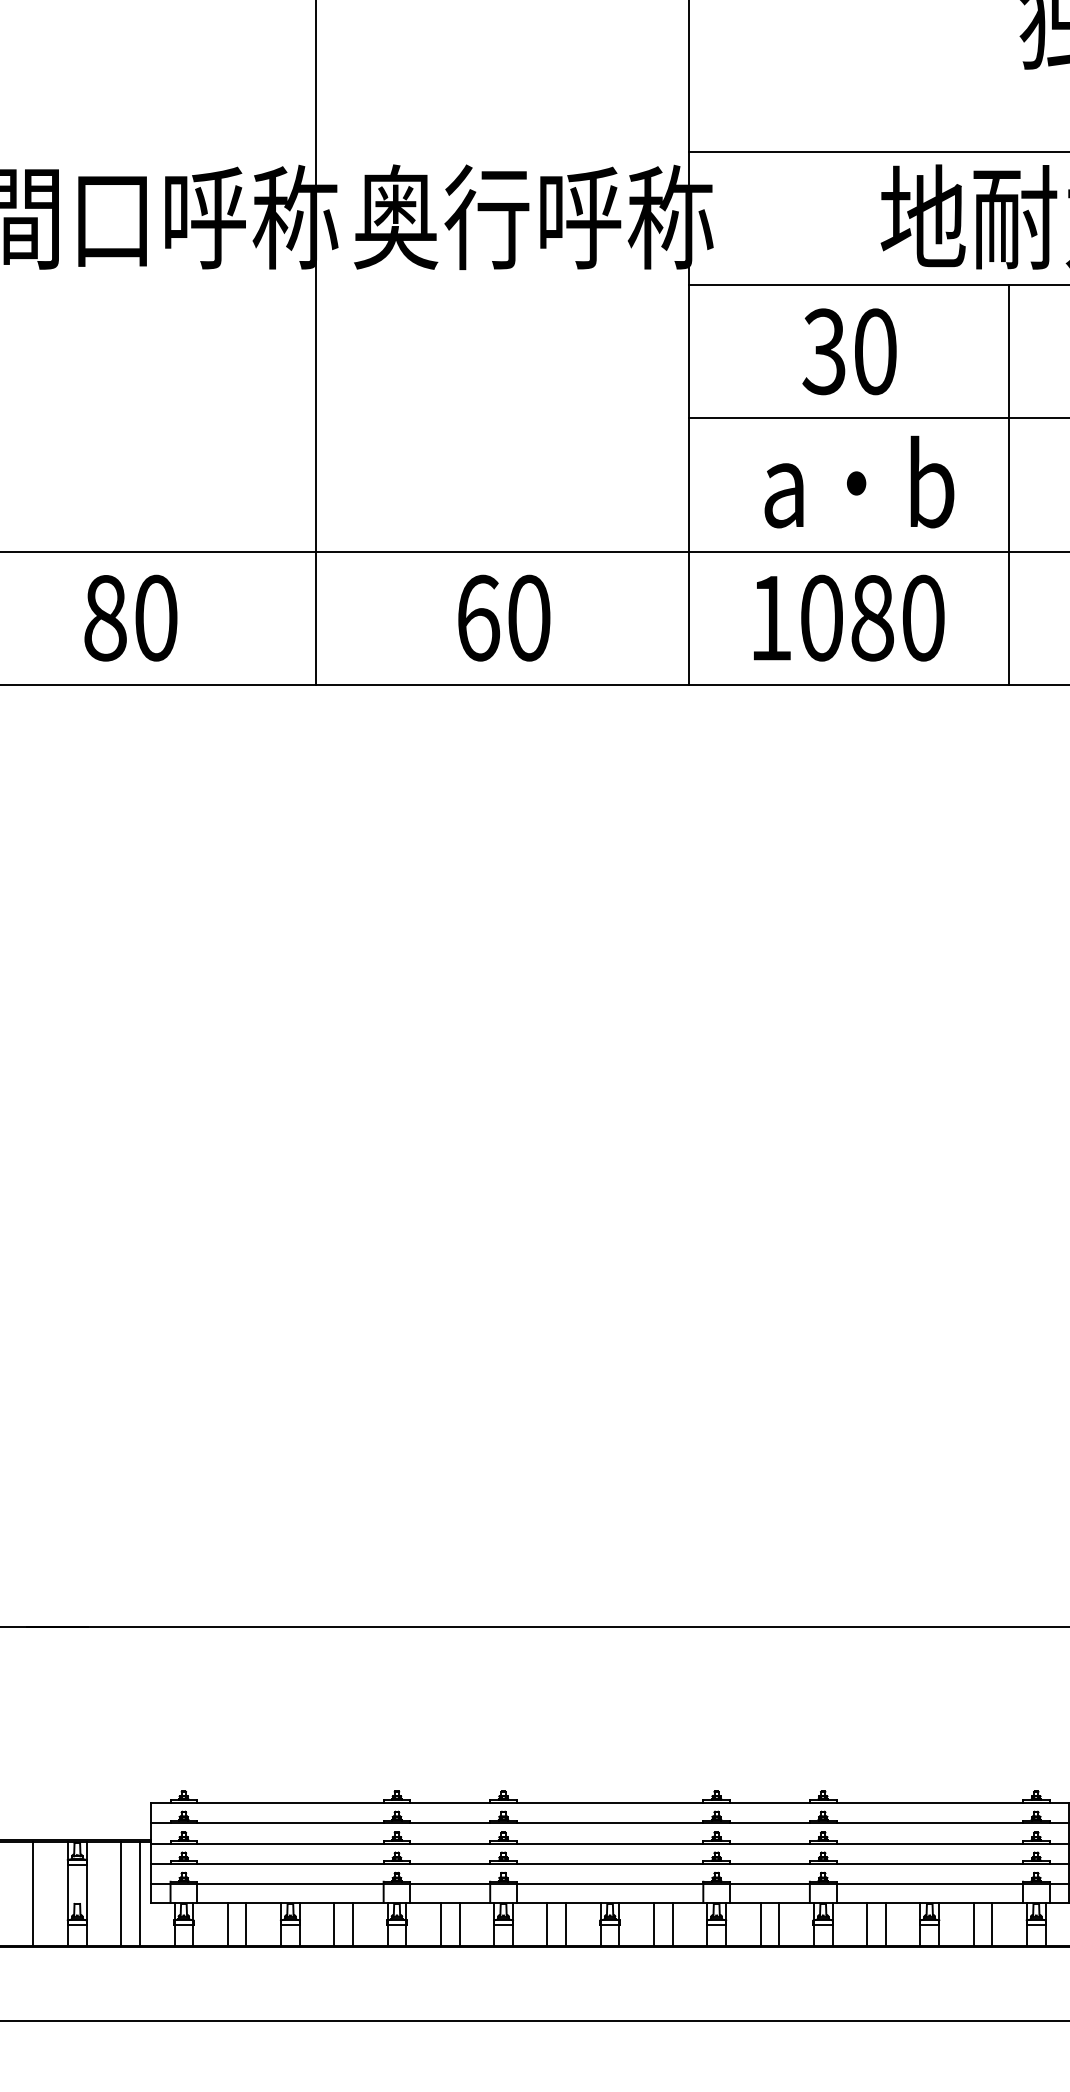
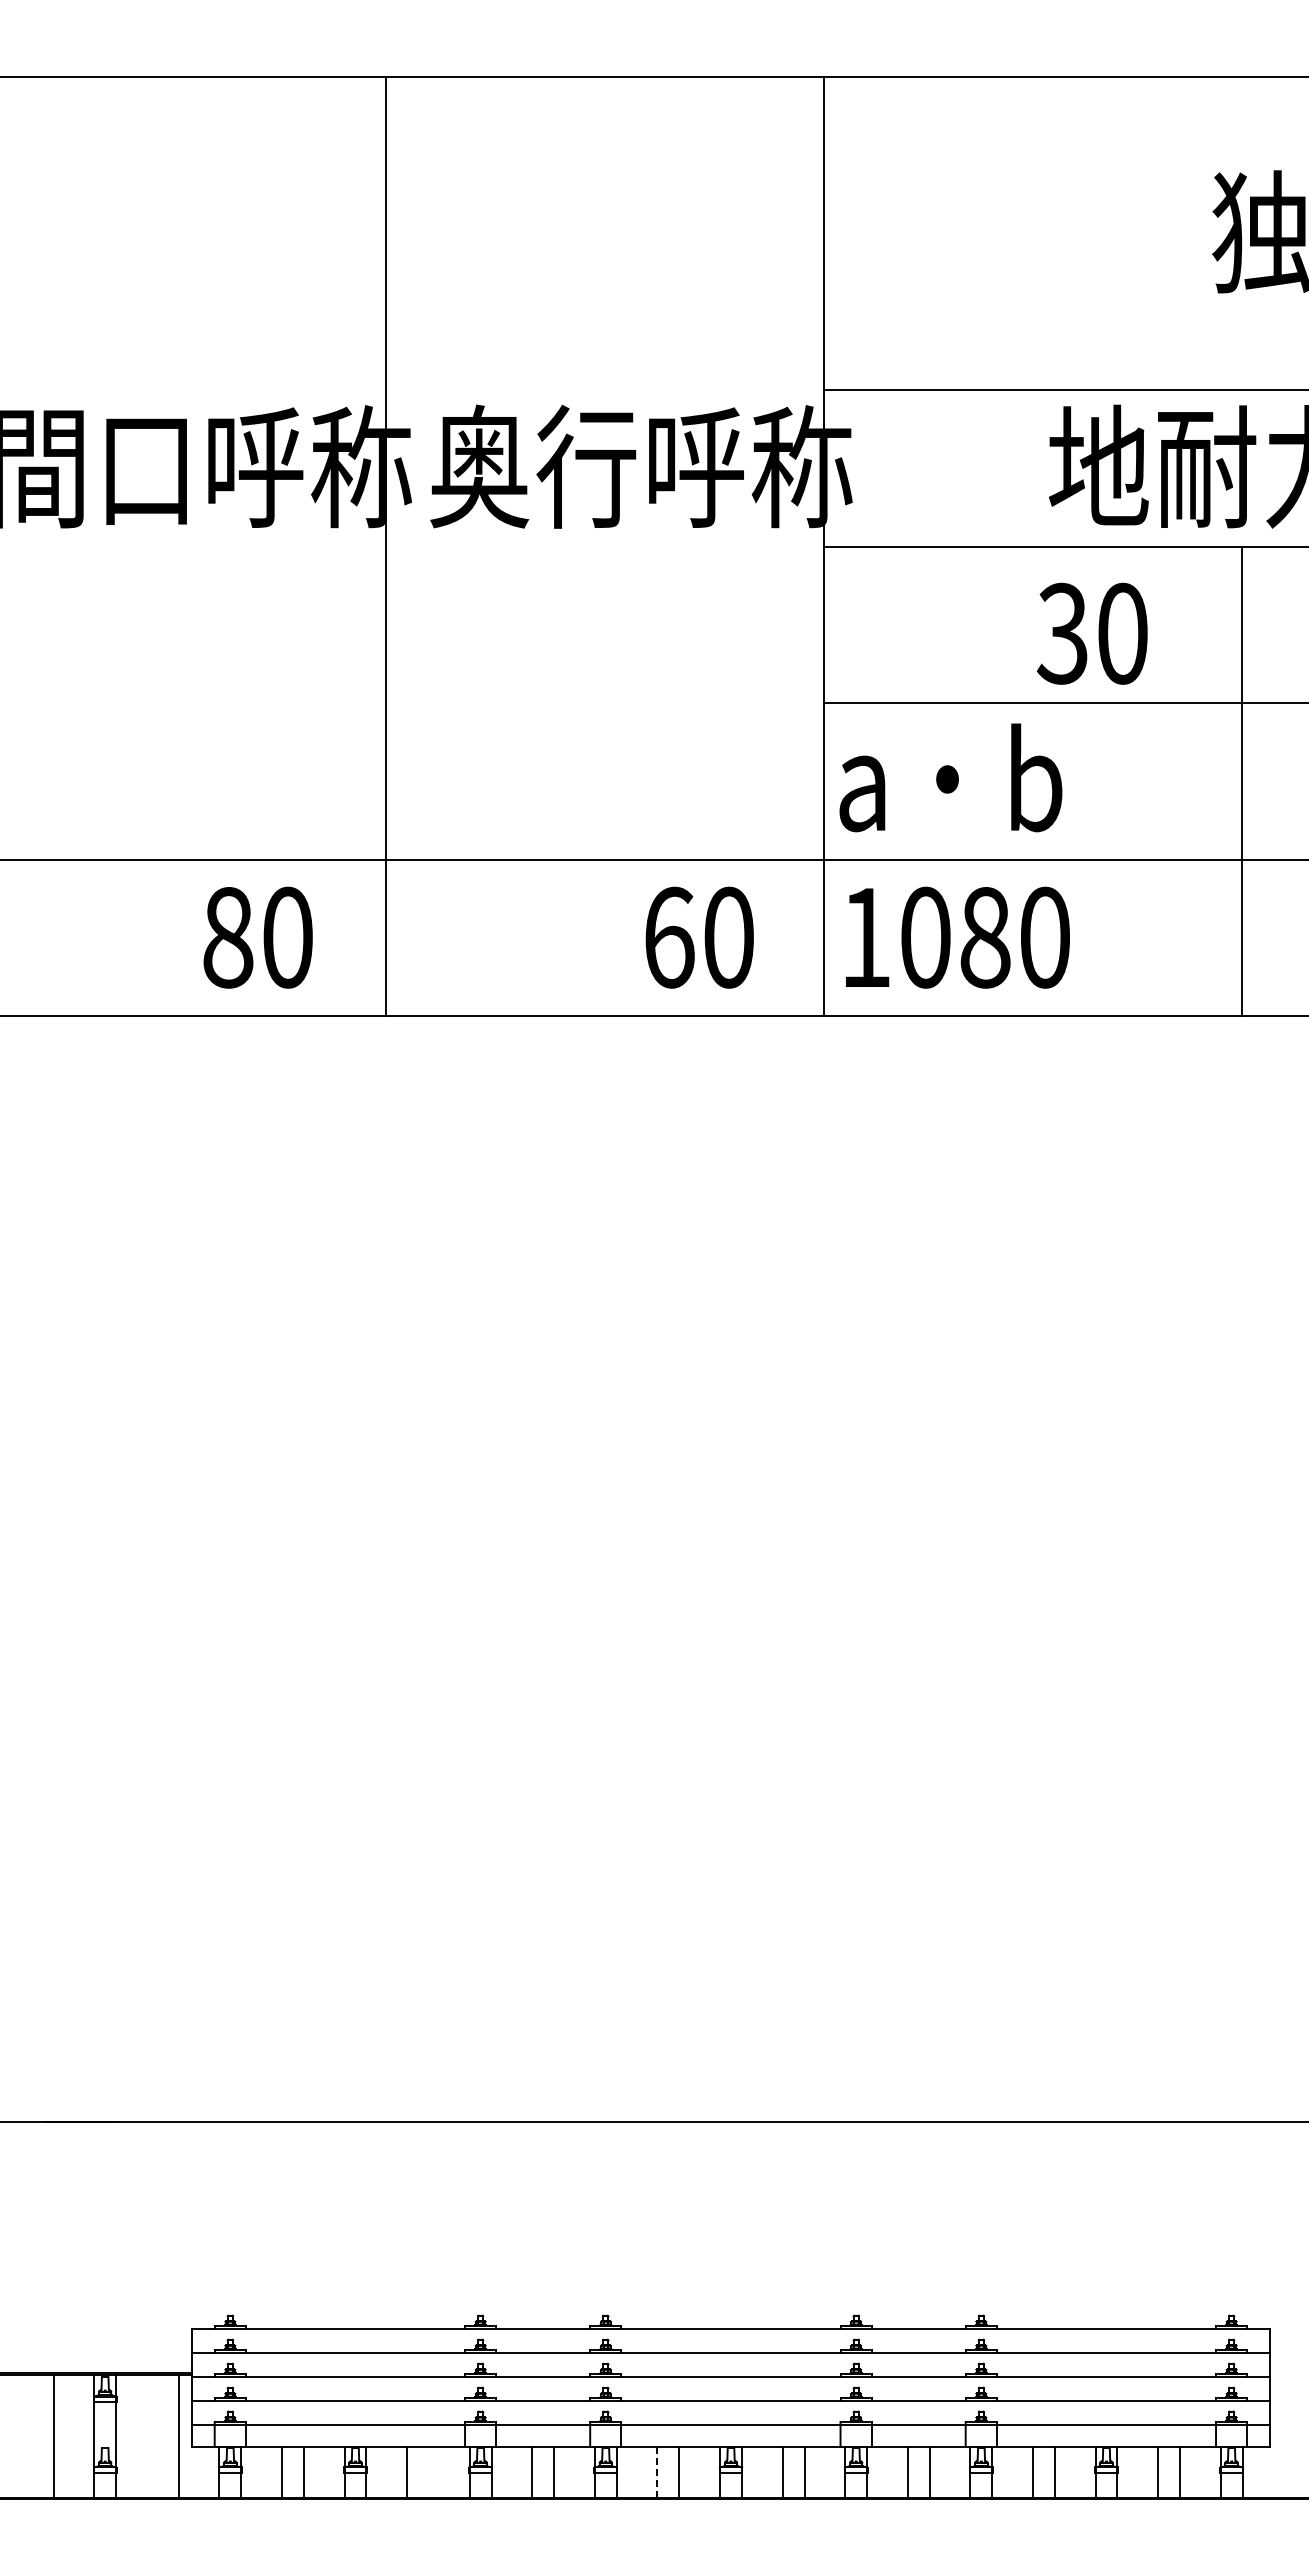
text: (848, 351) -> (1091, 633), moved
text: (859, 481) -> (950, 777), moved
line: (1008, 485) -> (1242, 781), moved
text: (130, 618) -> (257, 937), moved
text: (504, 618) -> (699, 937), moved
text: (848, 618) -> (957, 937), moved
line: (121, 1893) -> (156, 2435), removed
line: (353, 1923) -> (429, 2471), removed
line: (547, 1923) -> (657, 2471), solid -> dashed

